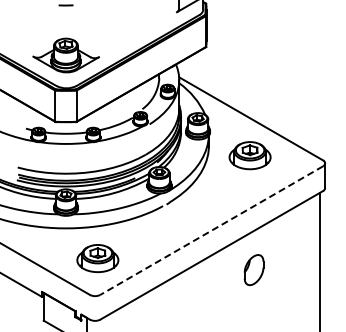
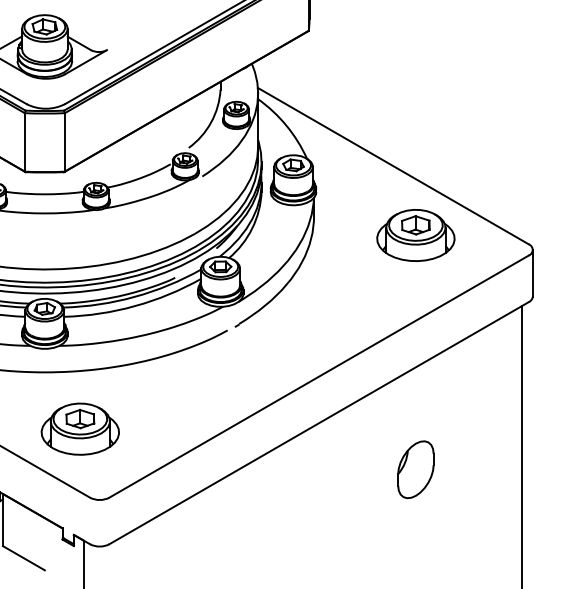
part: (249, 155) -> (414, 235), moved
line: (211, 230) -> (318, 376), dashed -> solid
part: (97, 258) -> (79, 429), moved
part: (253, 270) -> (414, 470), moved

